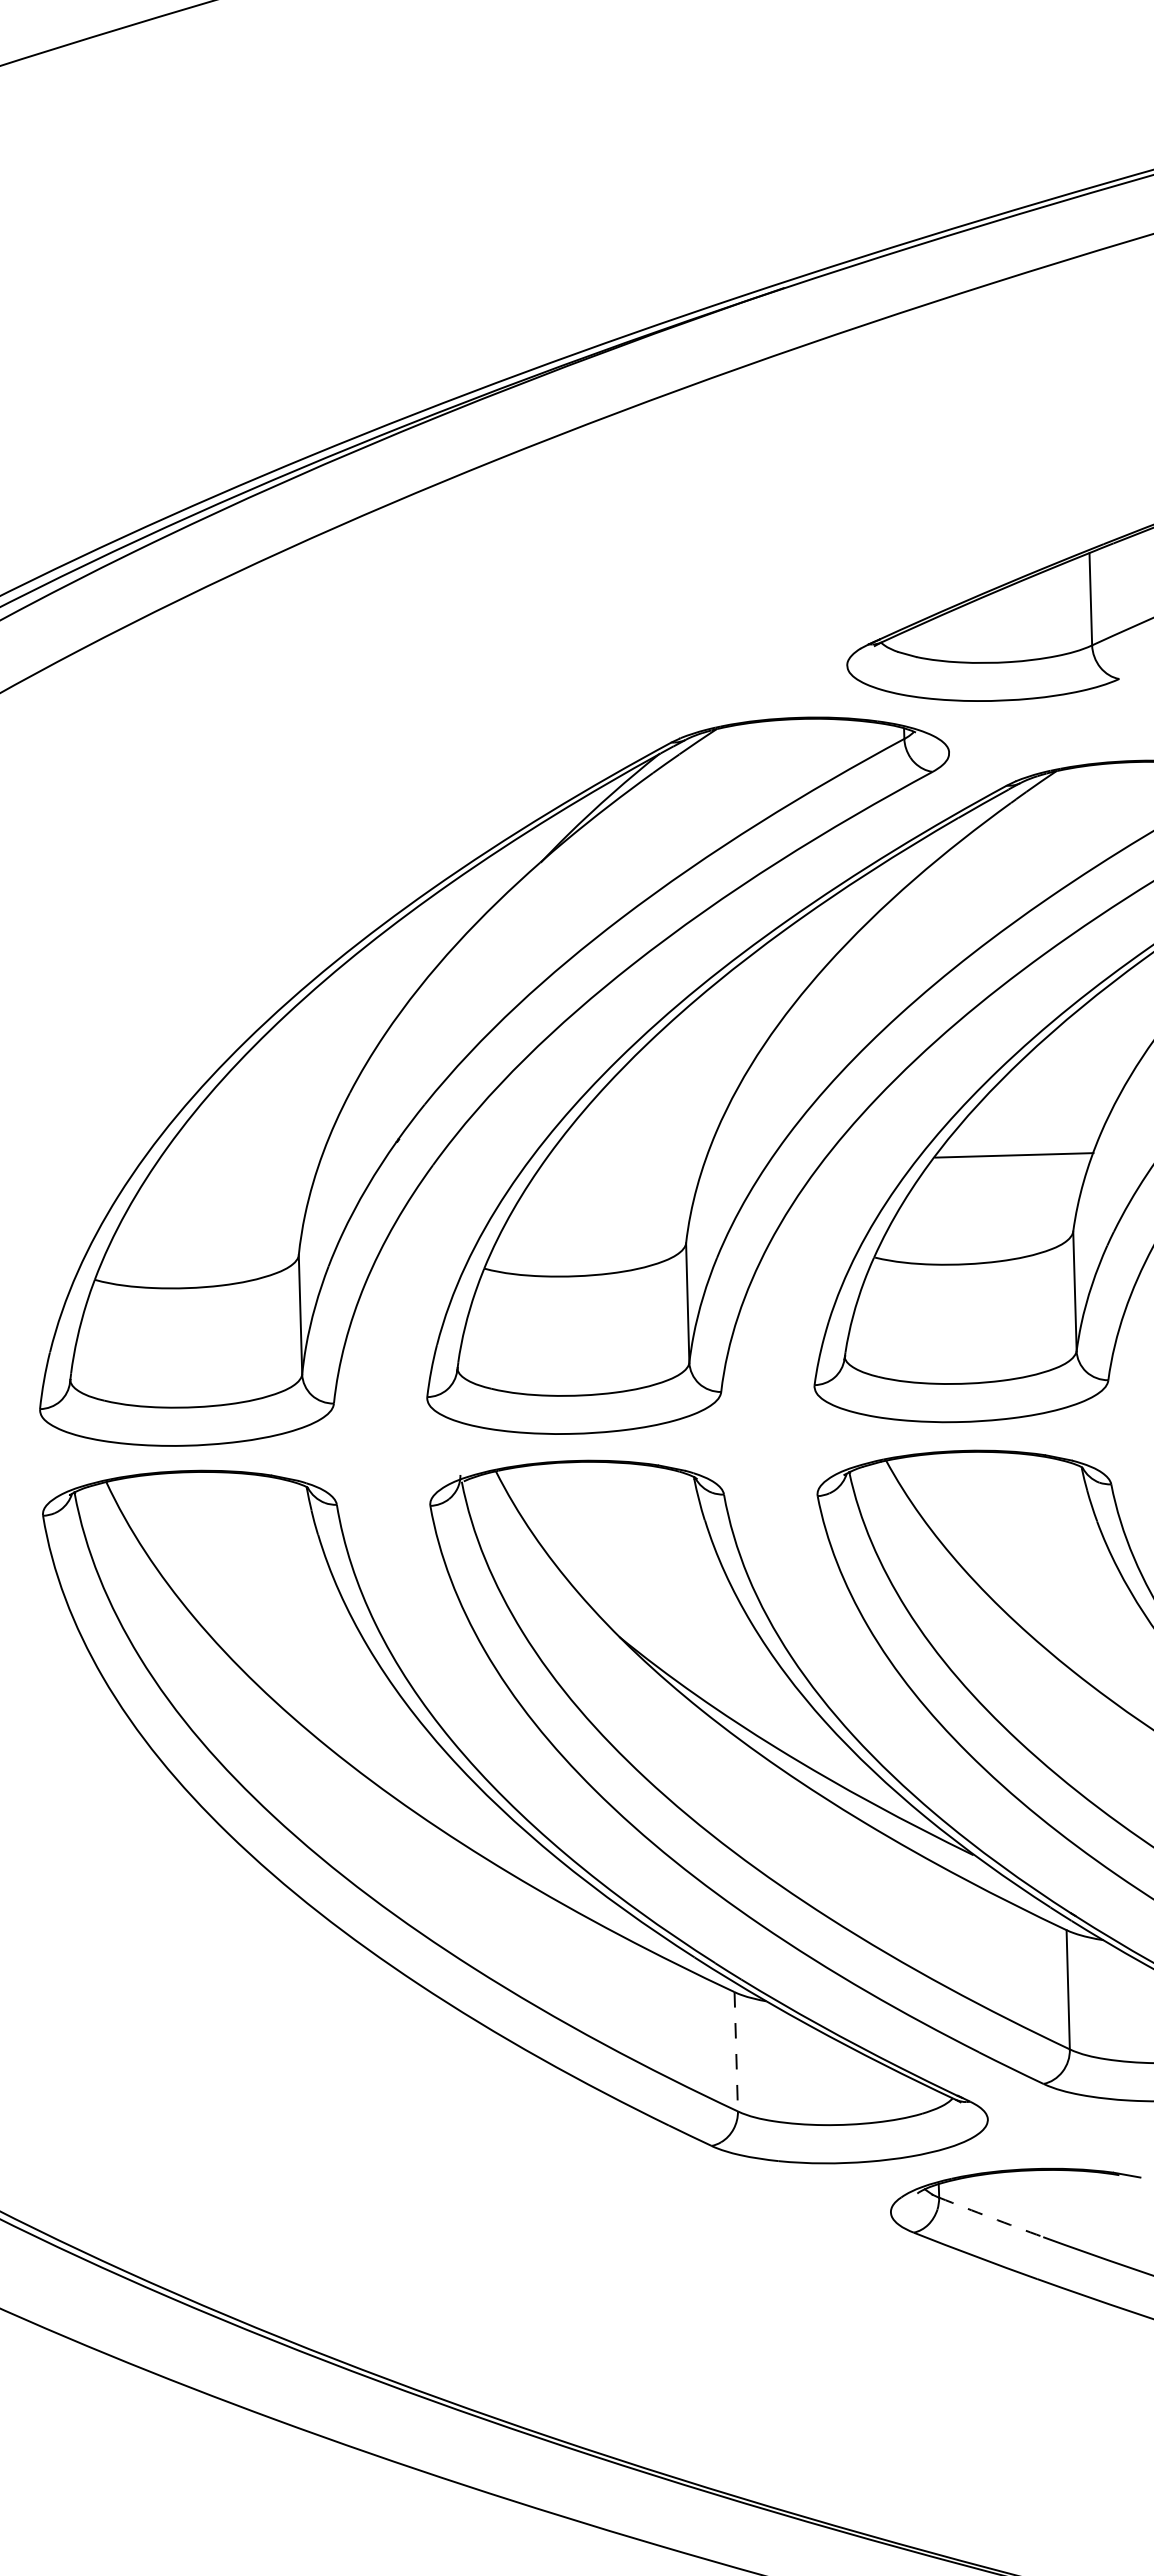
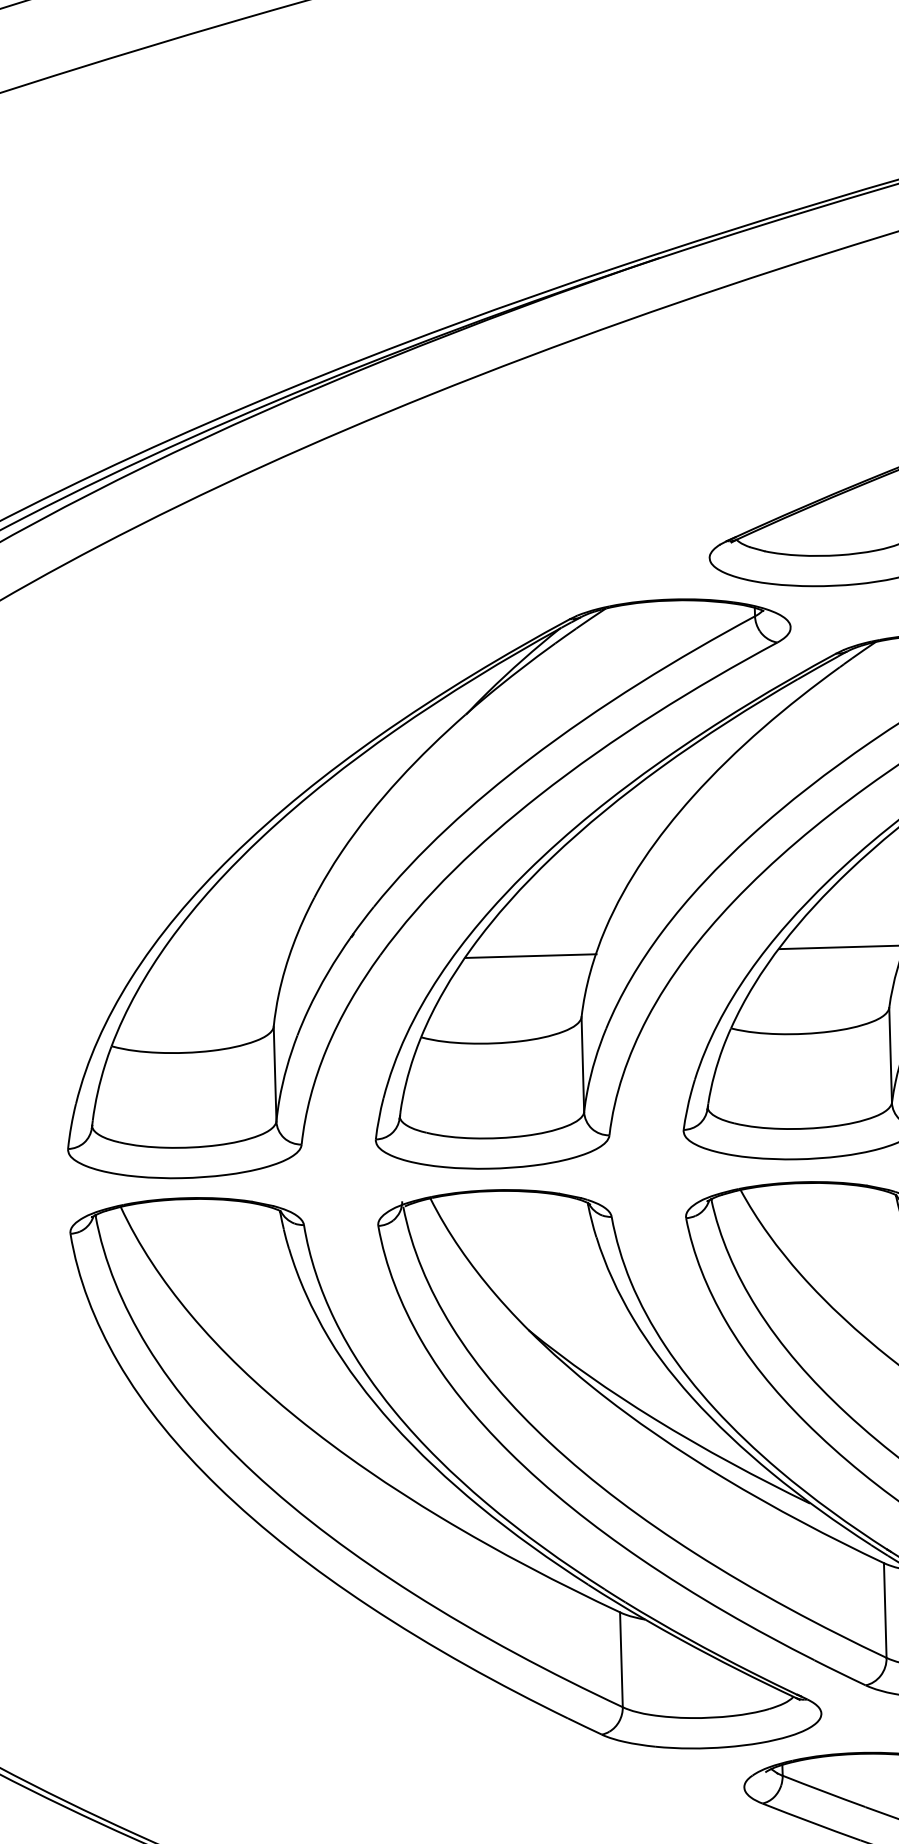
line: (622, 1166) -> (531, 956), added
line: (736, 2051) -> (621, 1659), dashed -> solid
arc: (991, 2217) -> (824, 1791), dashed -> solid

